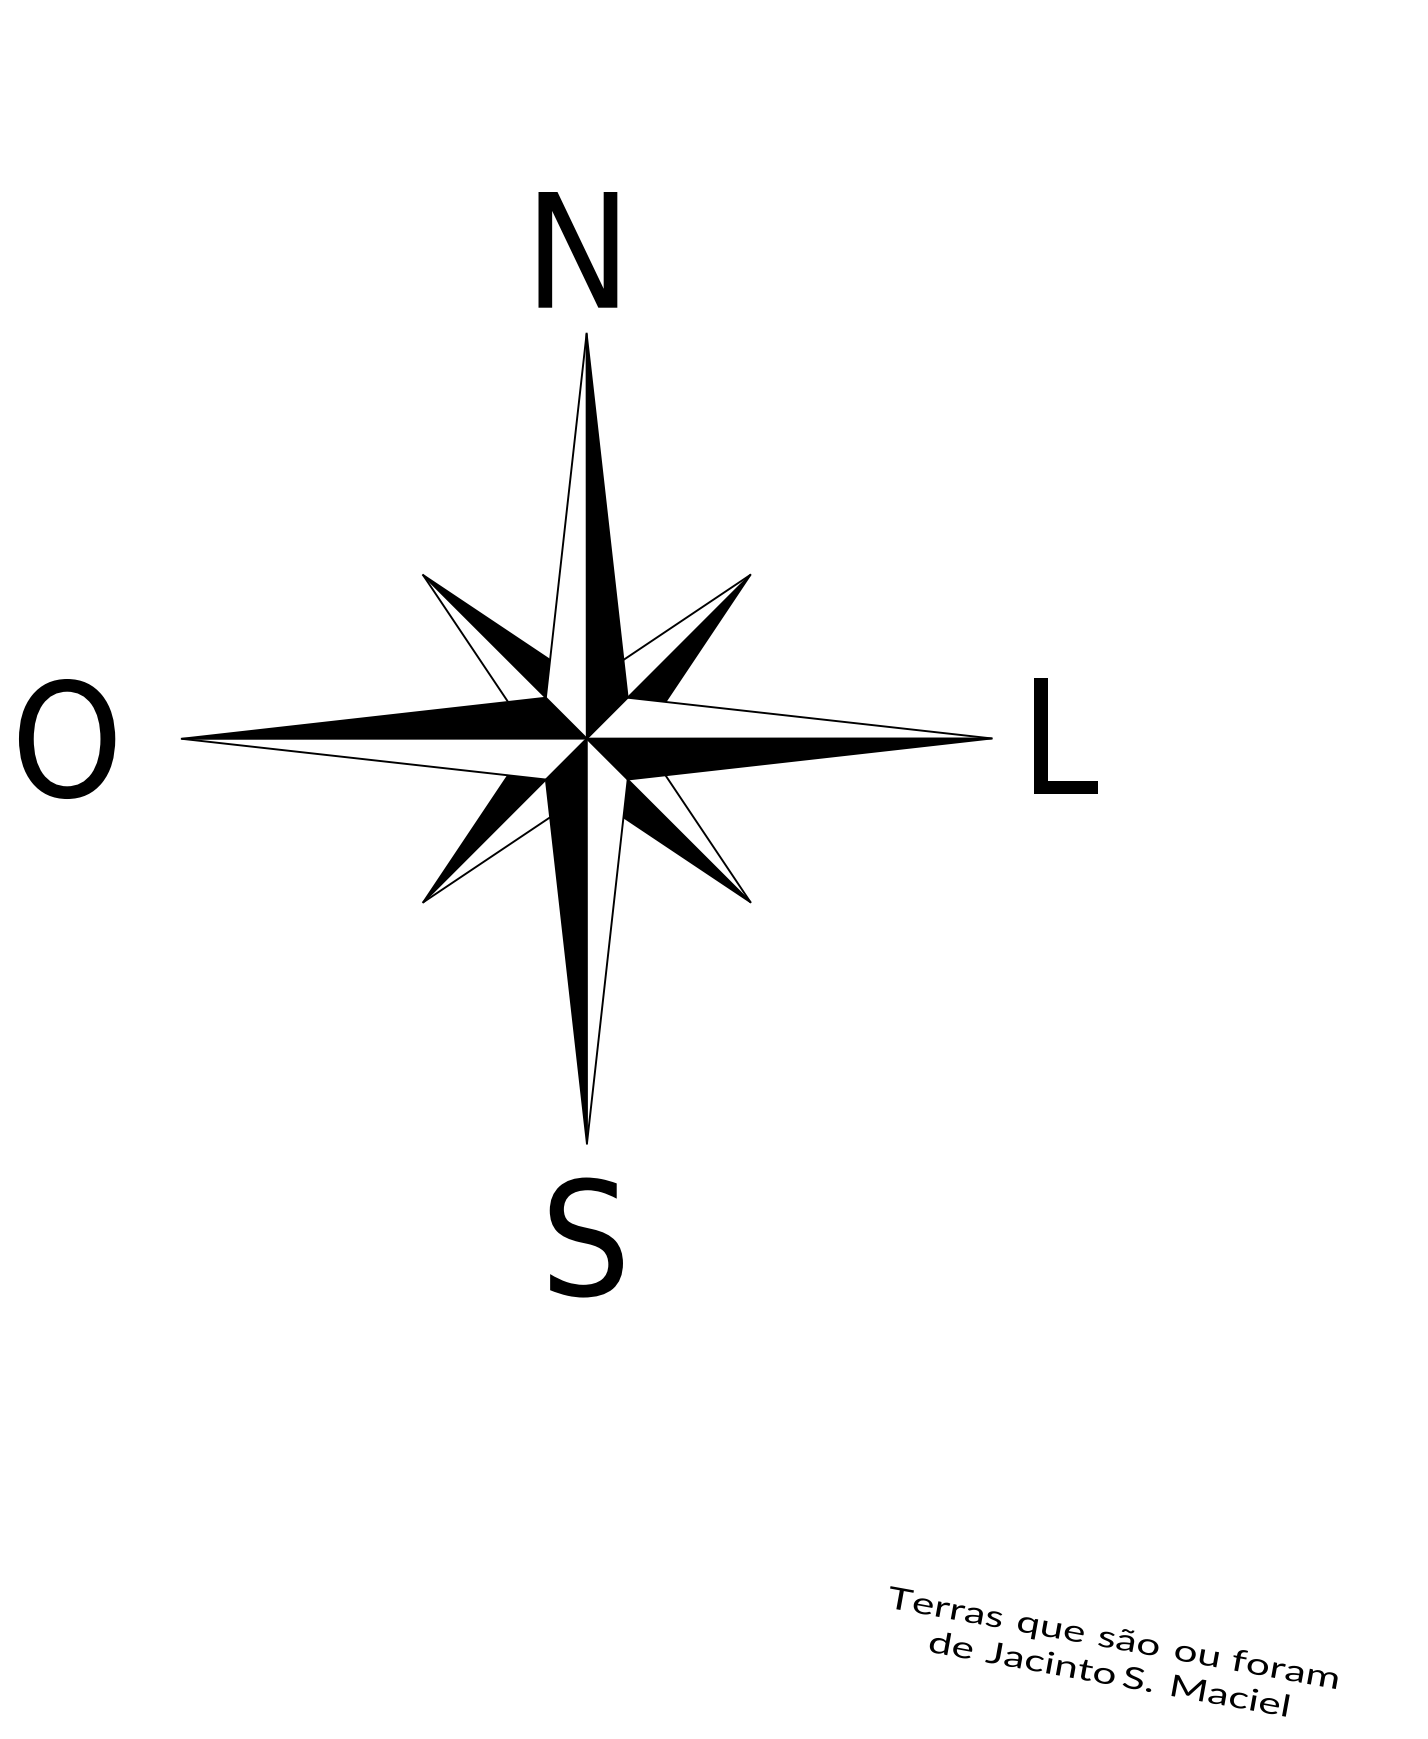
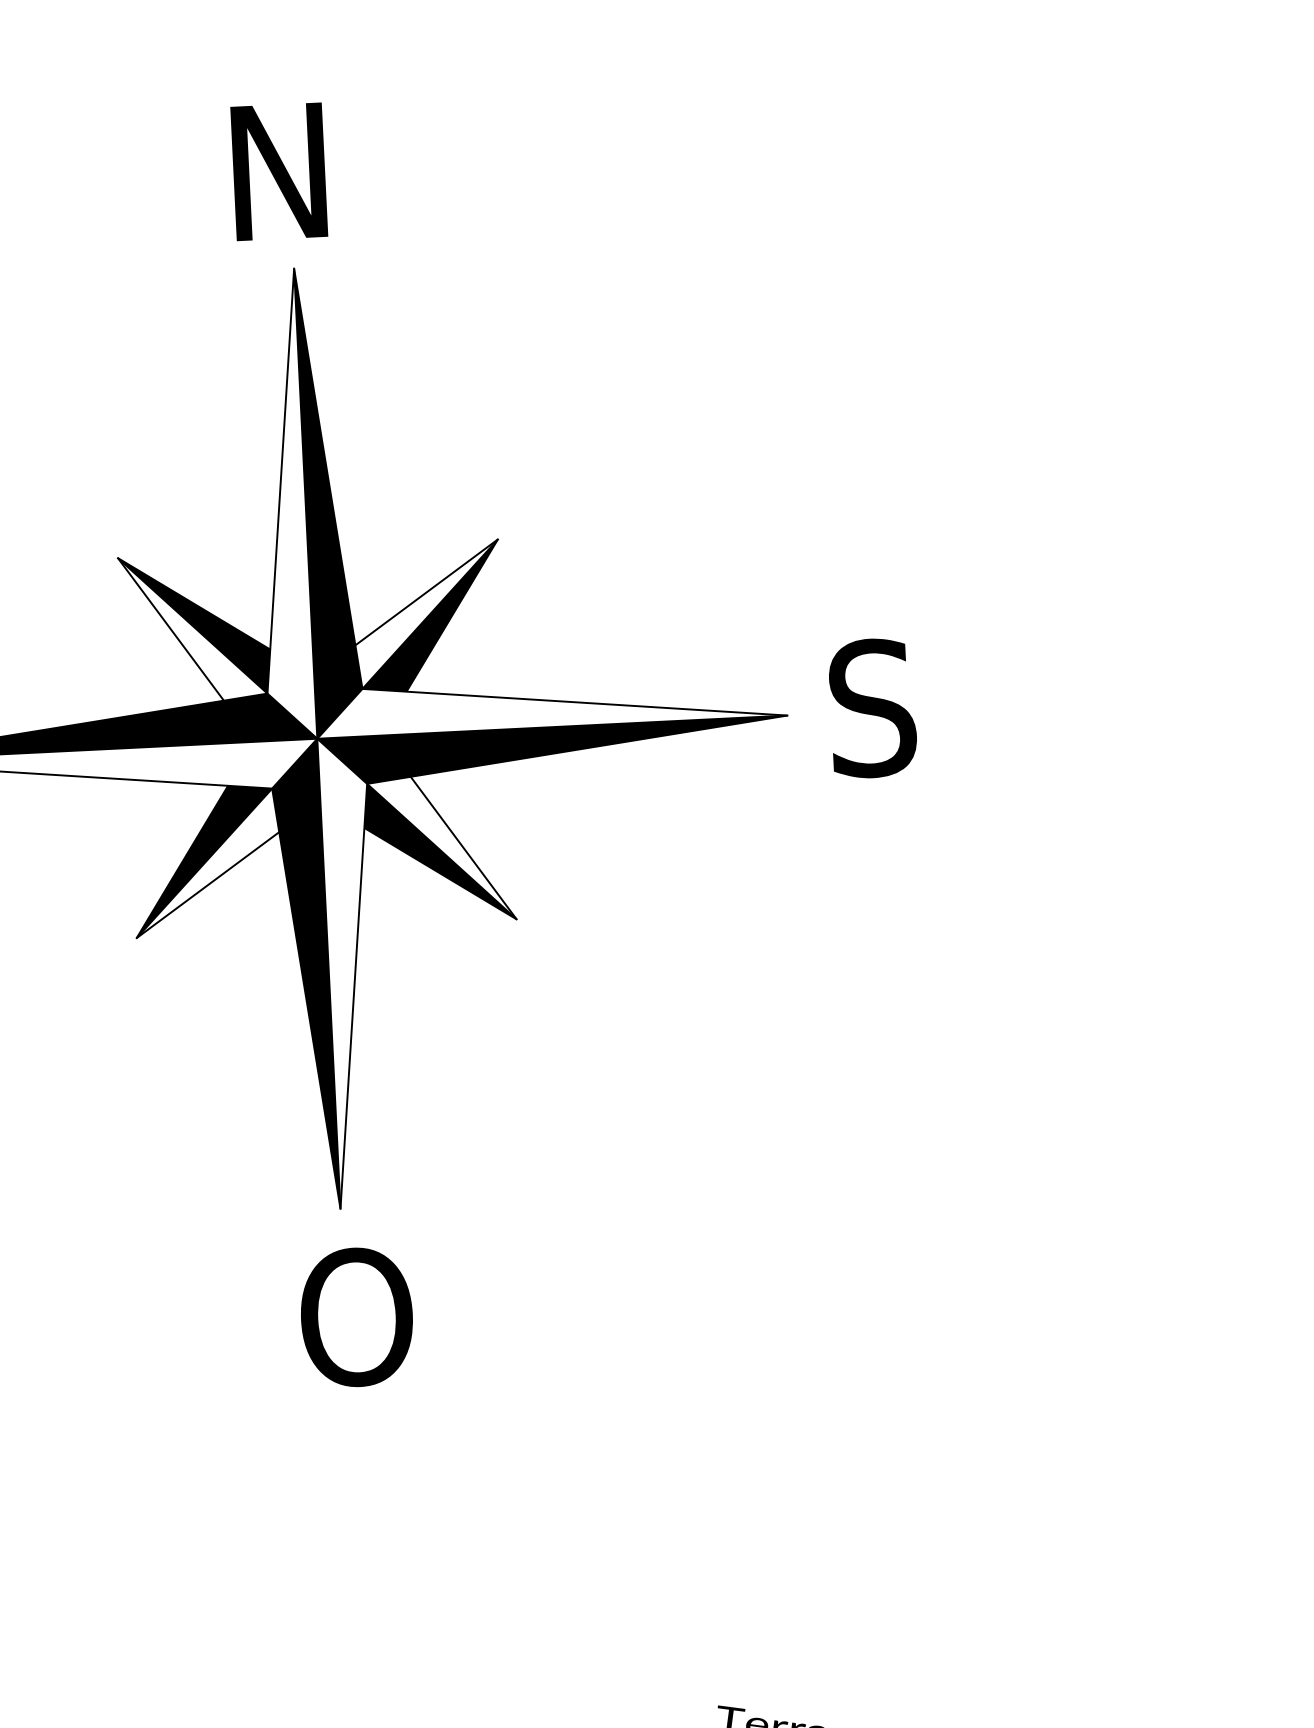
text: (1065, 735) -> (872, 707), L -> S
text: (596, 1237) -> (356, 1317), S -> O

